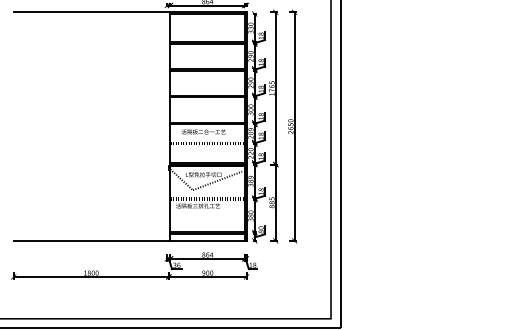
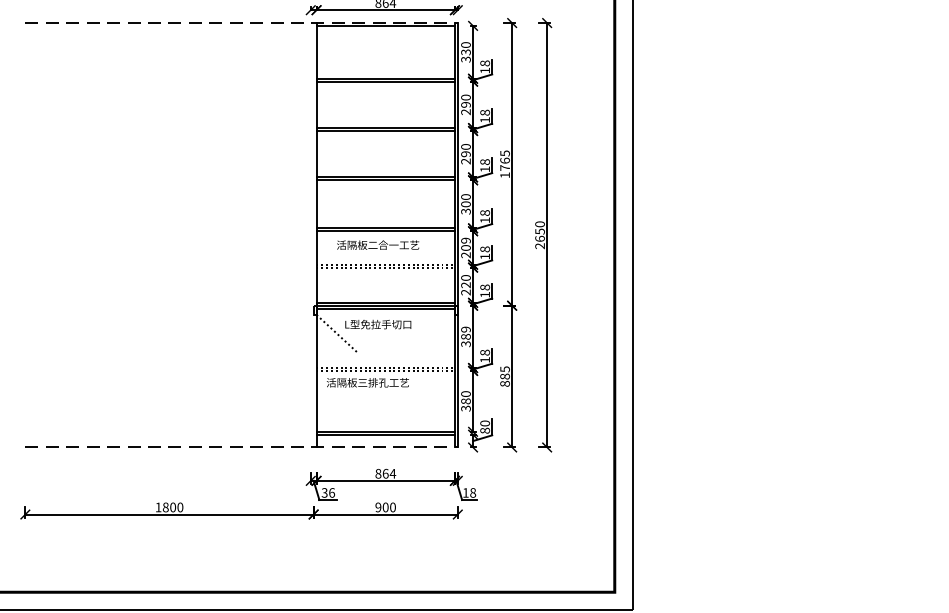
line: (130, 12) -> (242, 23), solid -> dashed
line: (217, 180) -> (403, 335), removed
line: (130, 240) -> (242, 446), solid -> dashed

